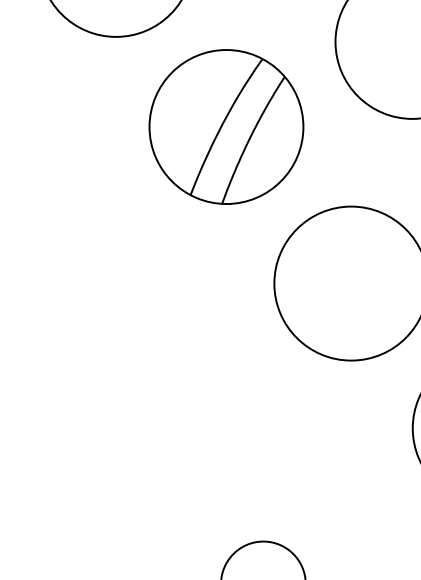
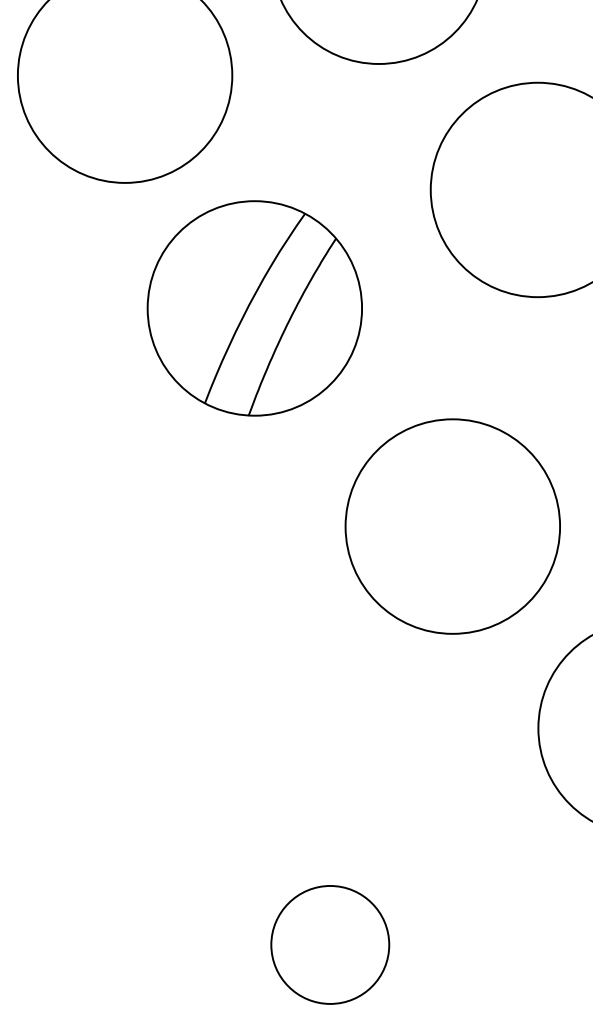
part: (226, 127) -> (254, 308), moved

